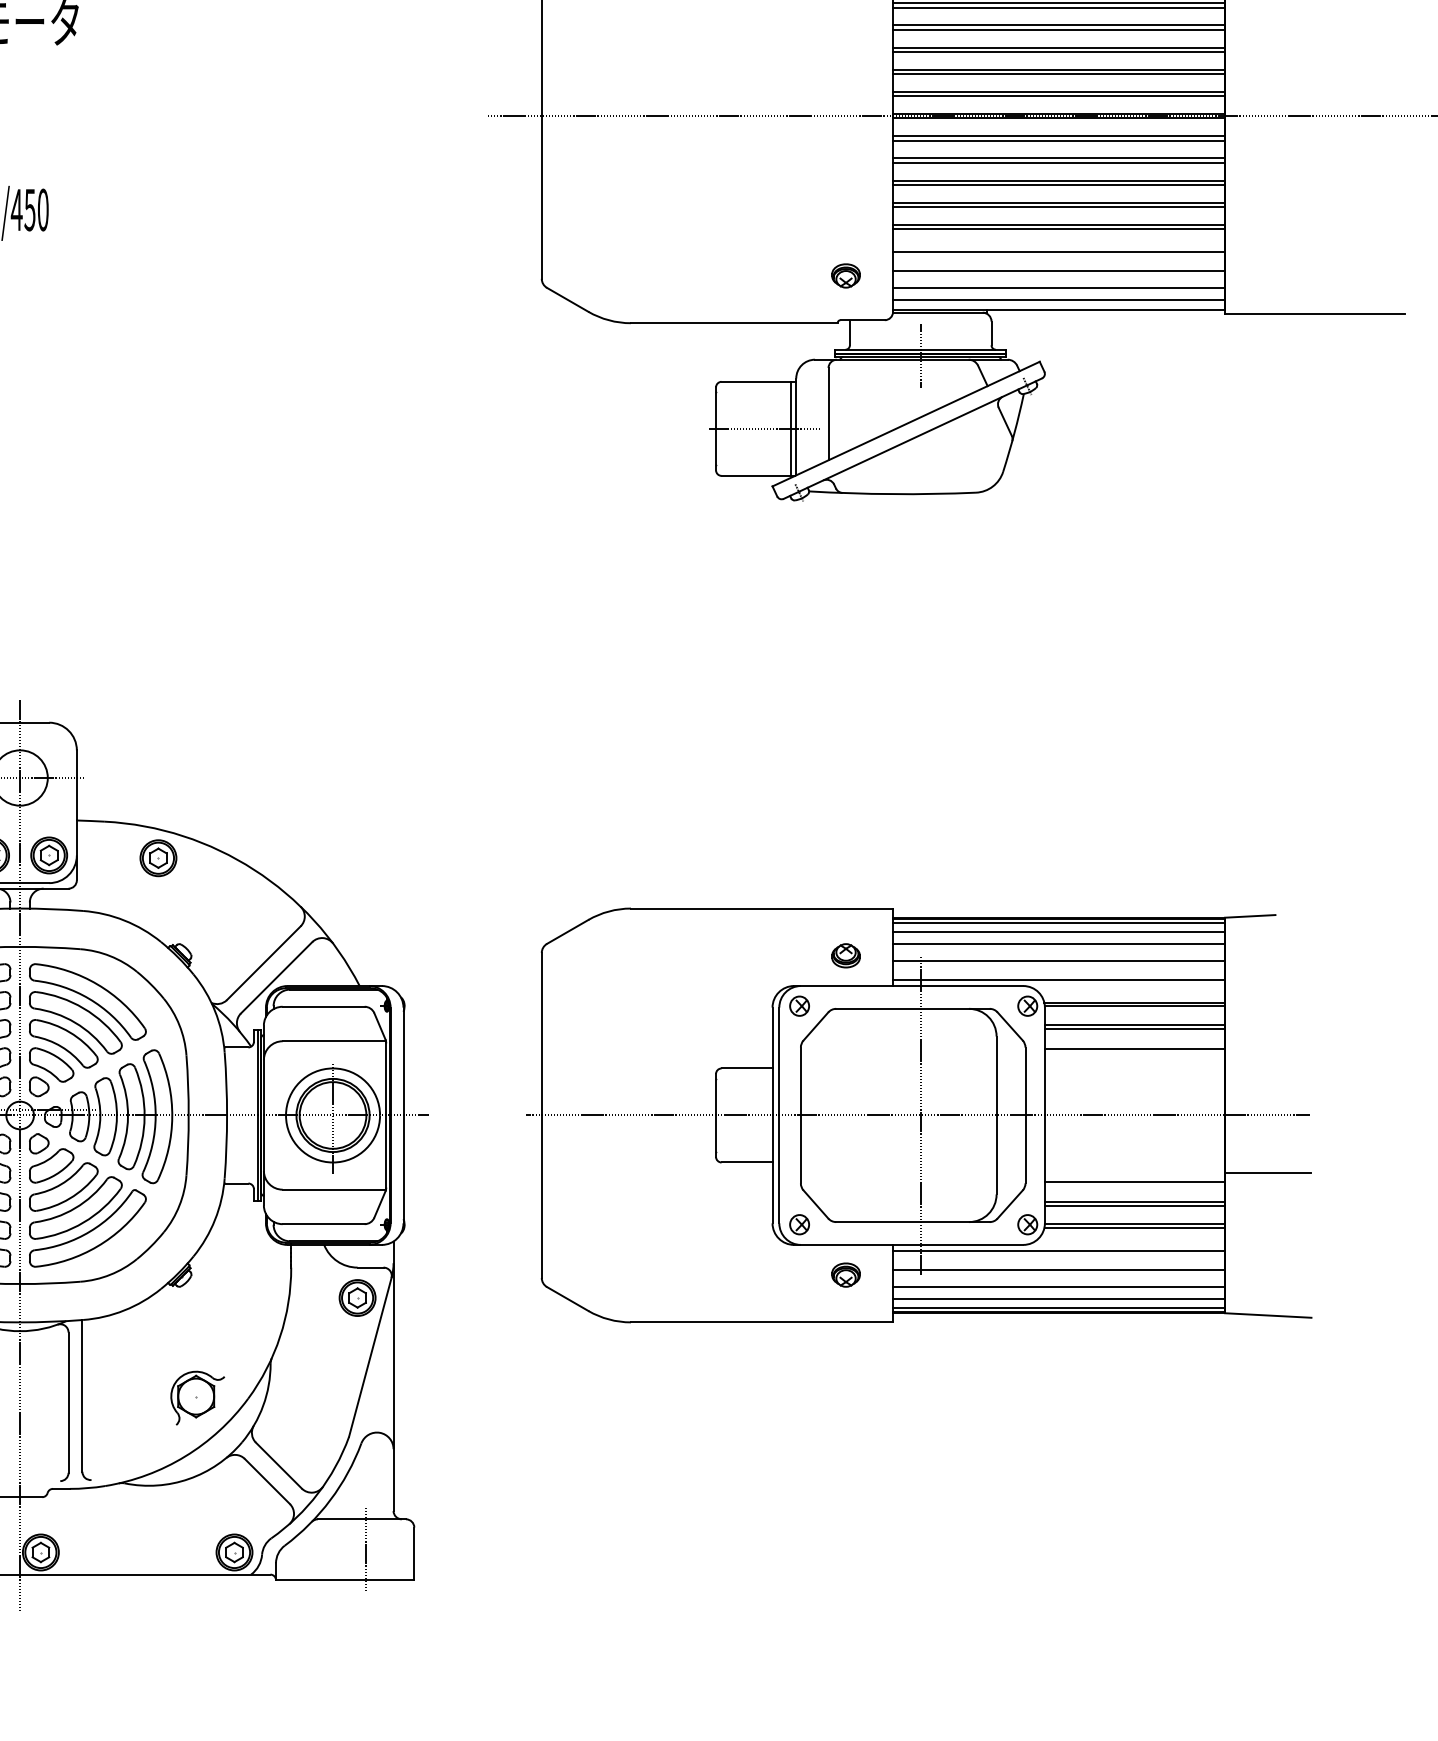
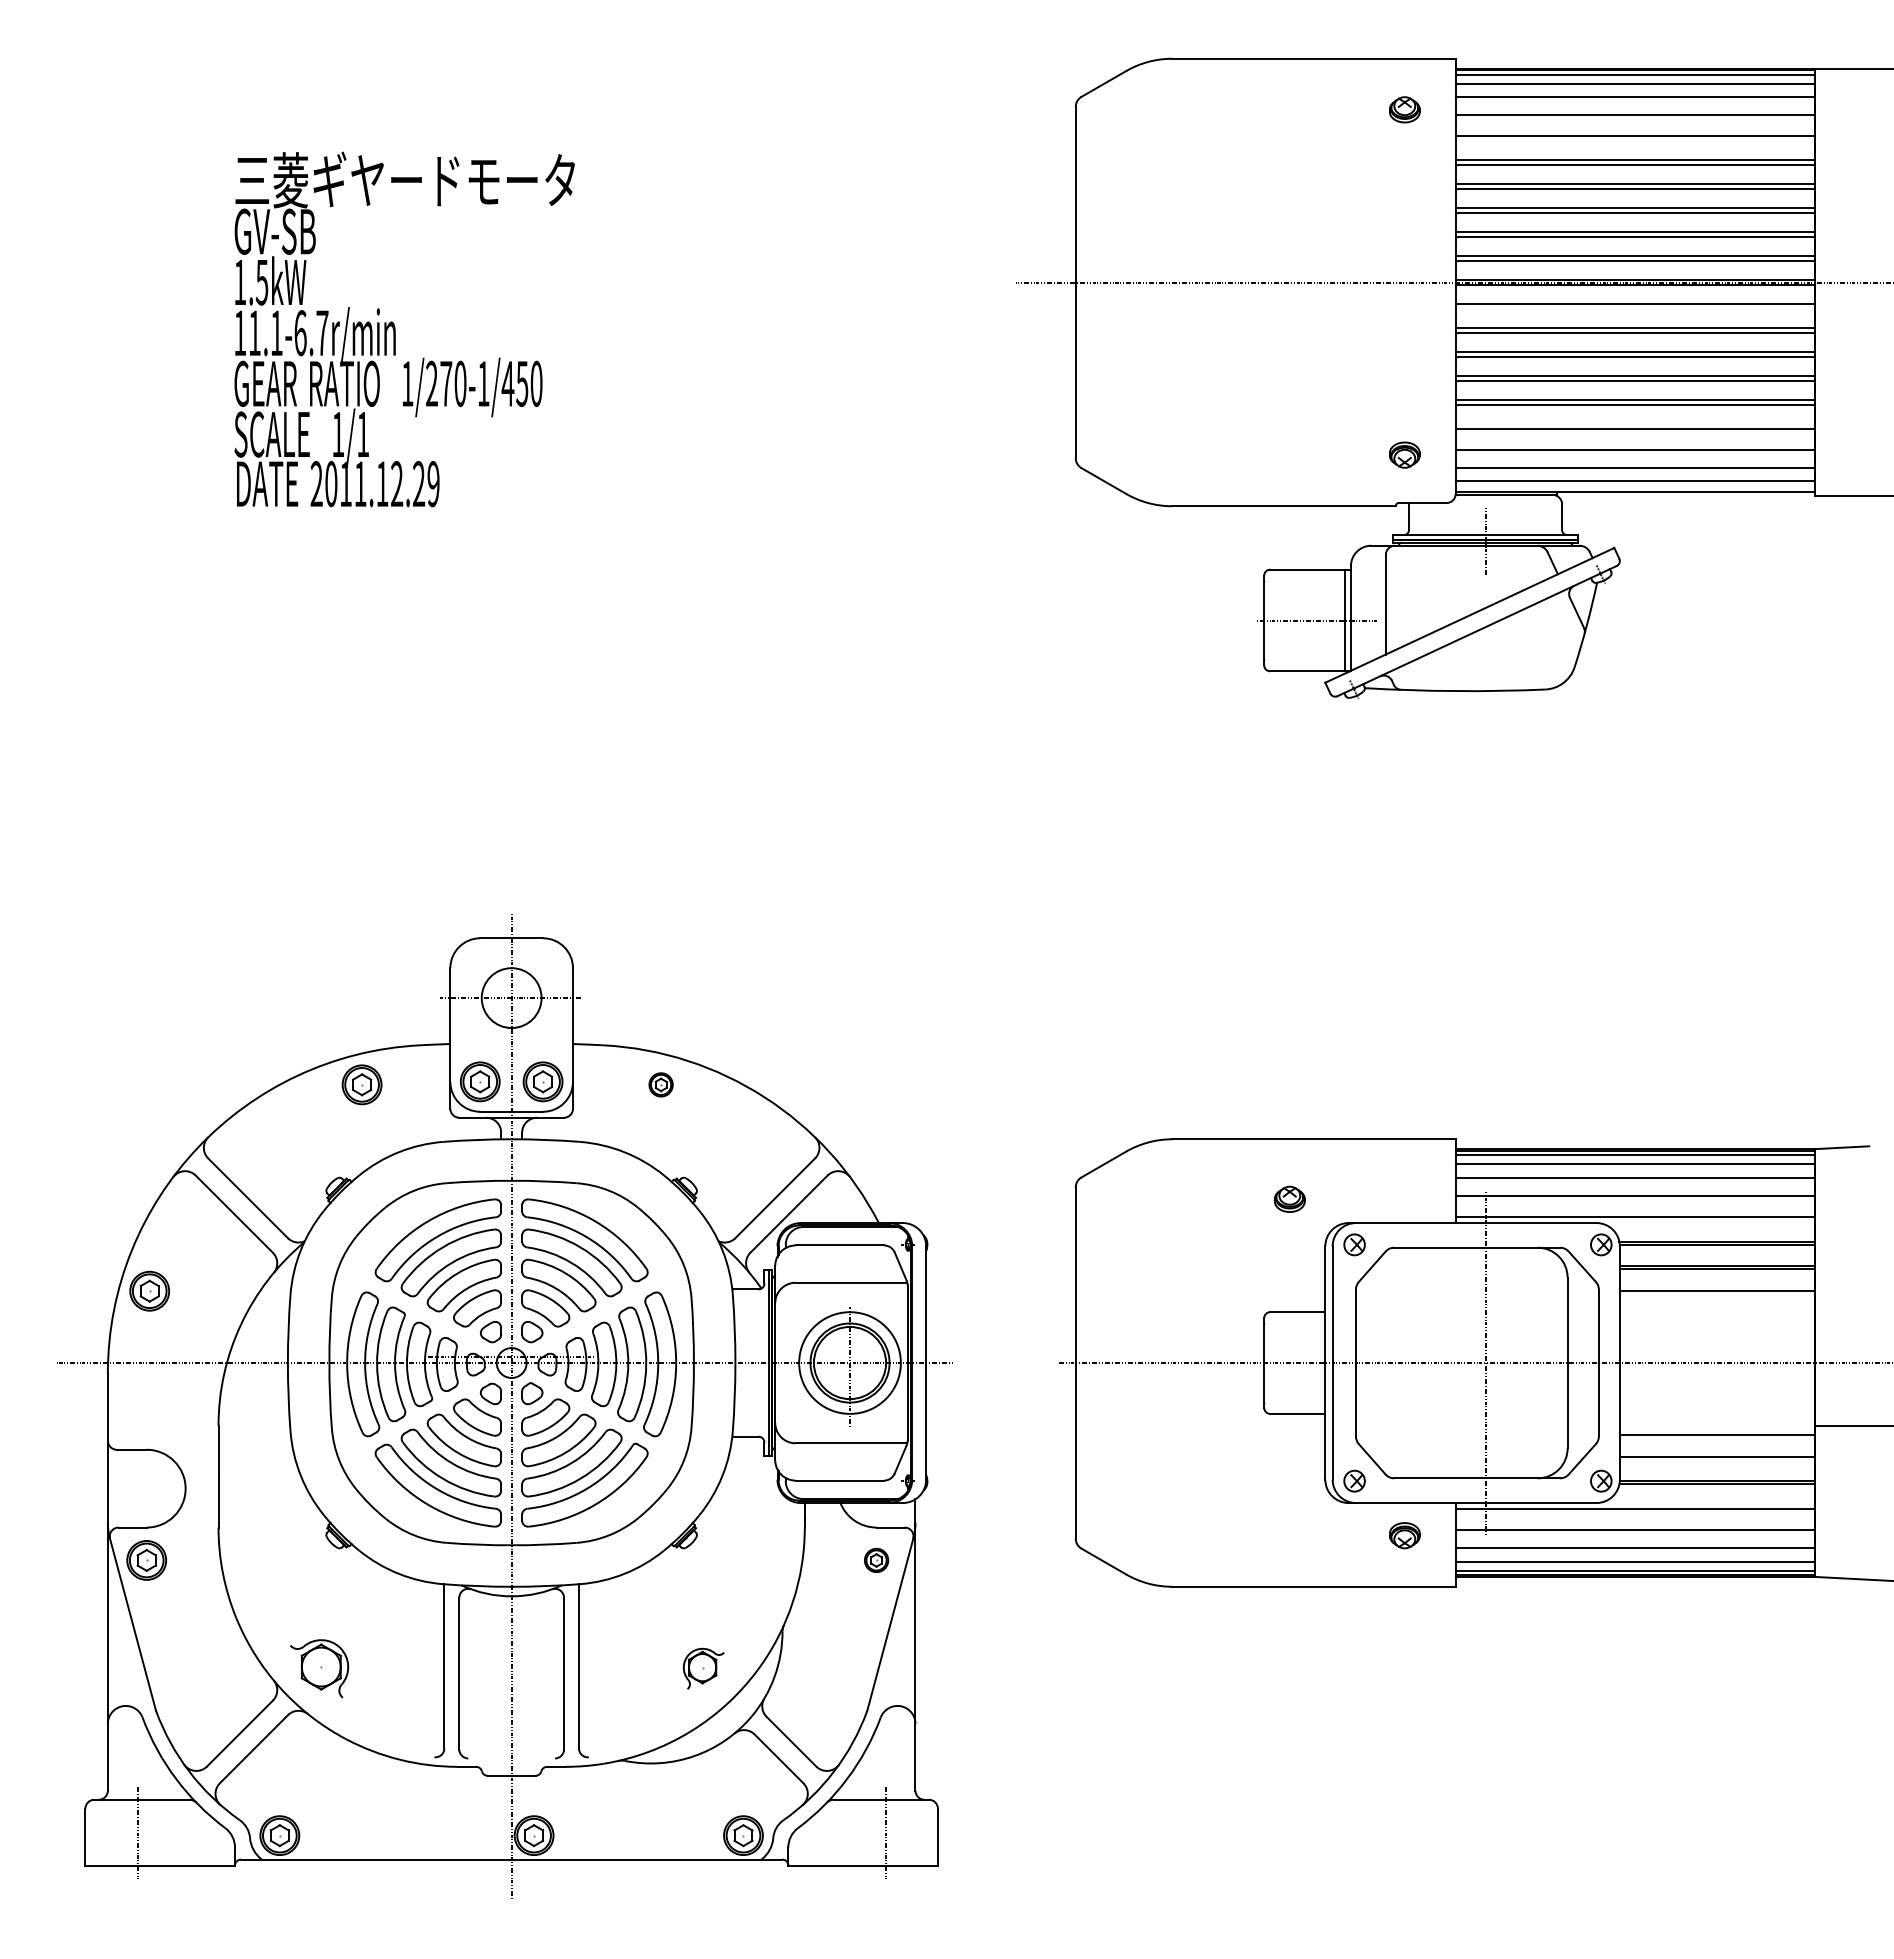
line: (1058, 140) -> (1634, 308), removed
part: (157, 857) -> (660, 1084), size x0.6
part: (845, 955) -> (1289, 1198), moved
line: (1134, 1205) -> (1716, 1460), removed
part: (357, 1298) -> (876, 1560), size x0.6
part: (197, 1397) -> (703, 1668), size x0.7

